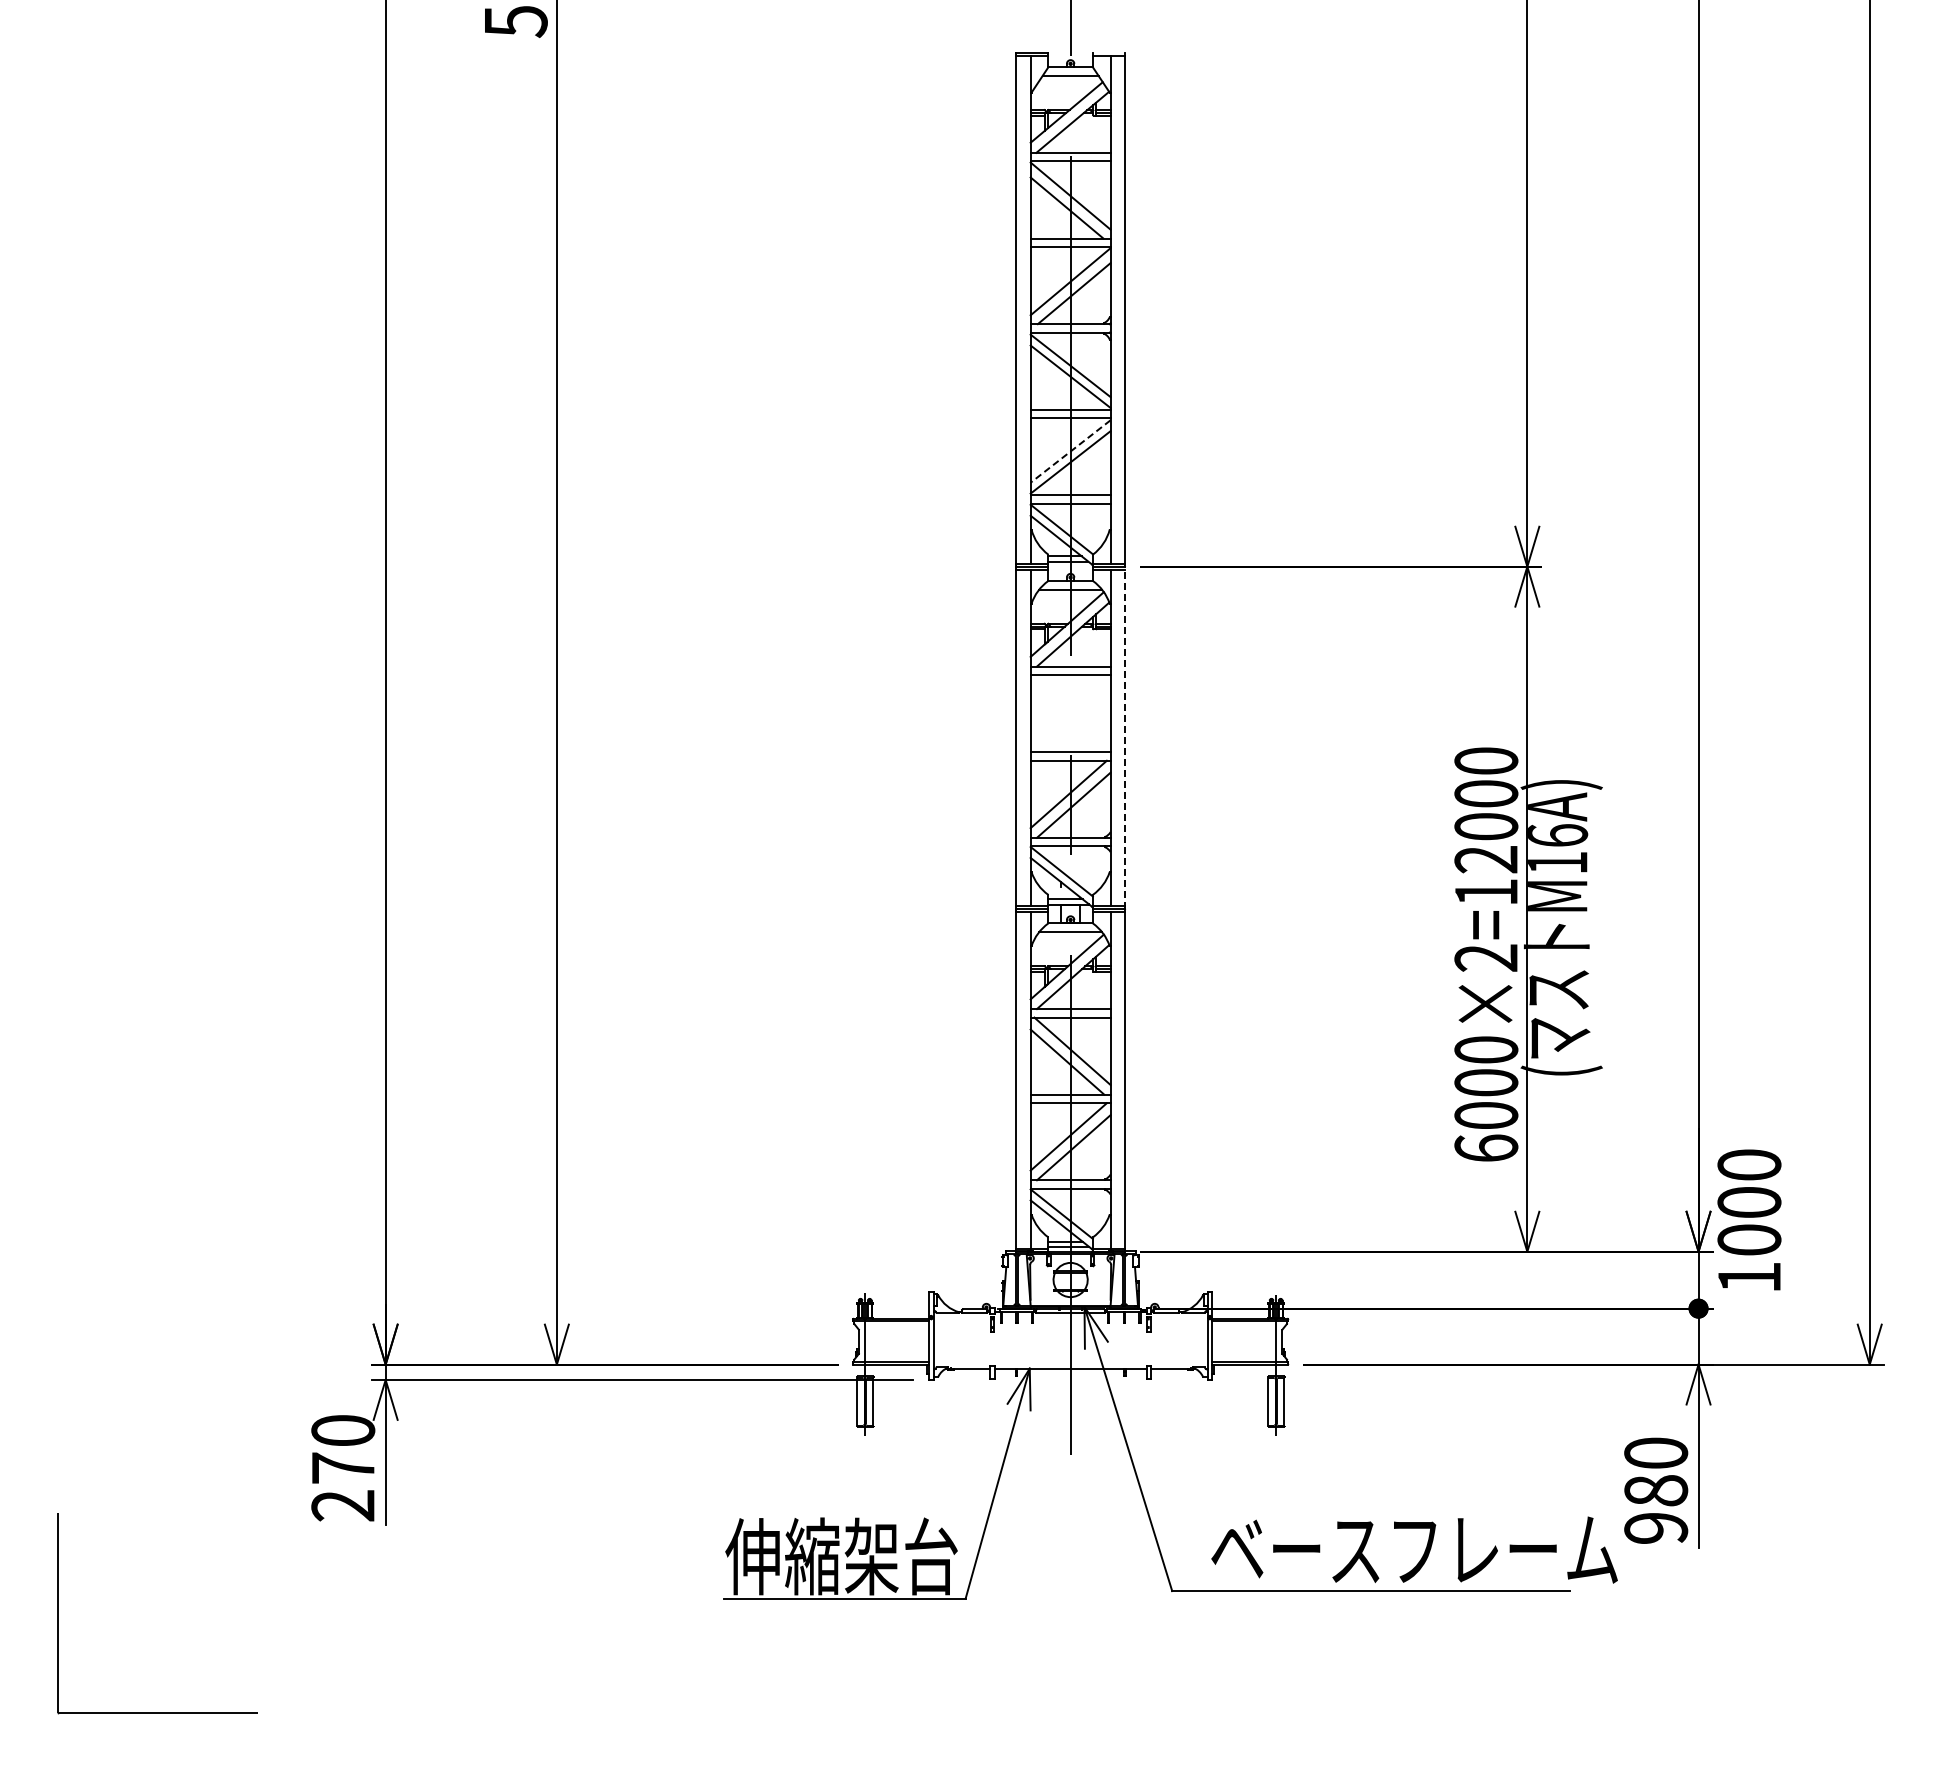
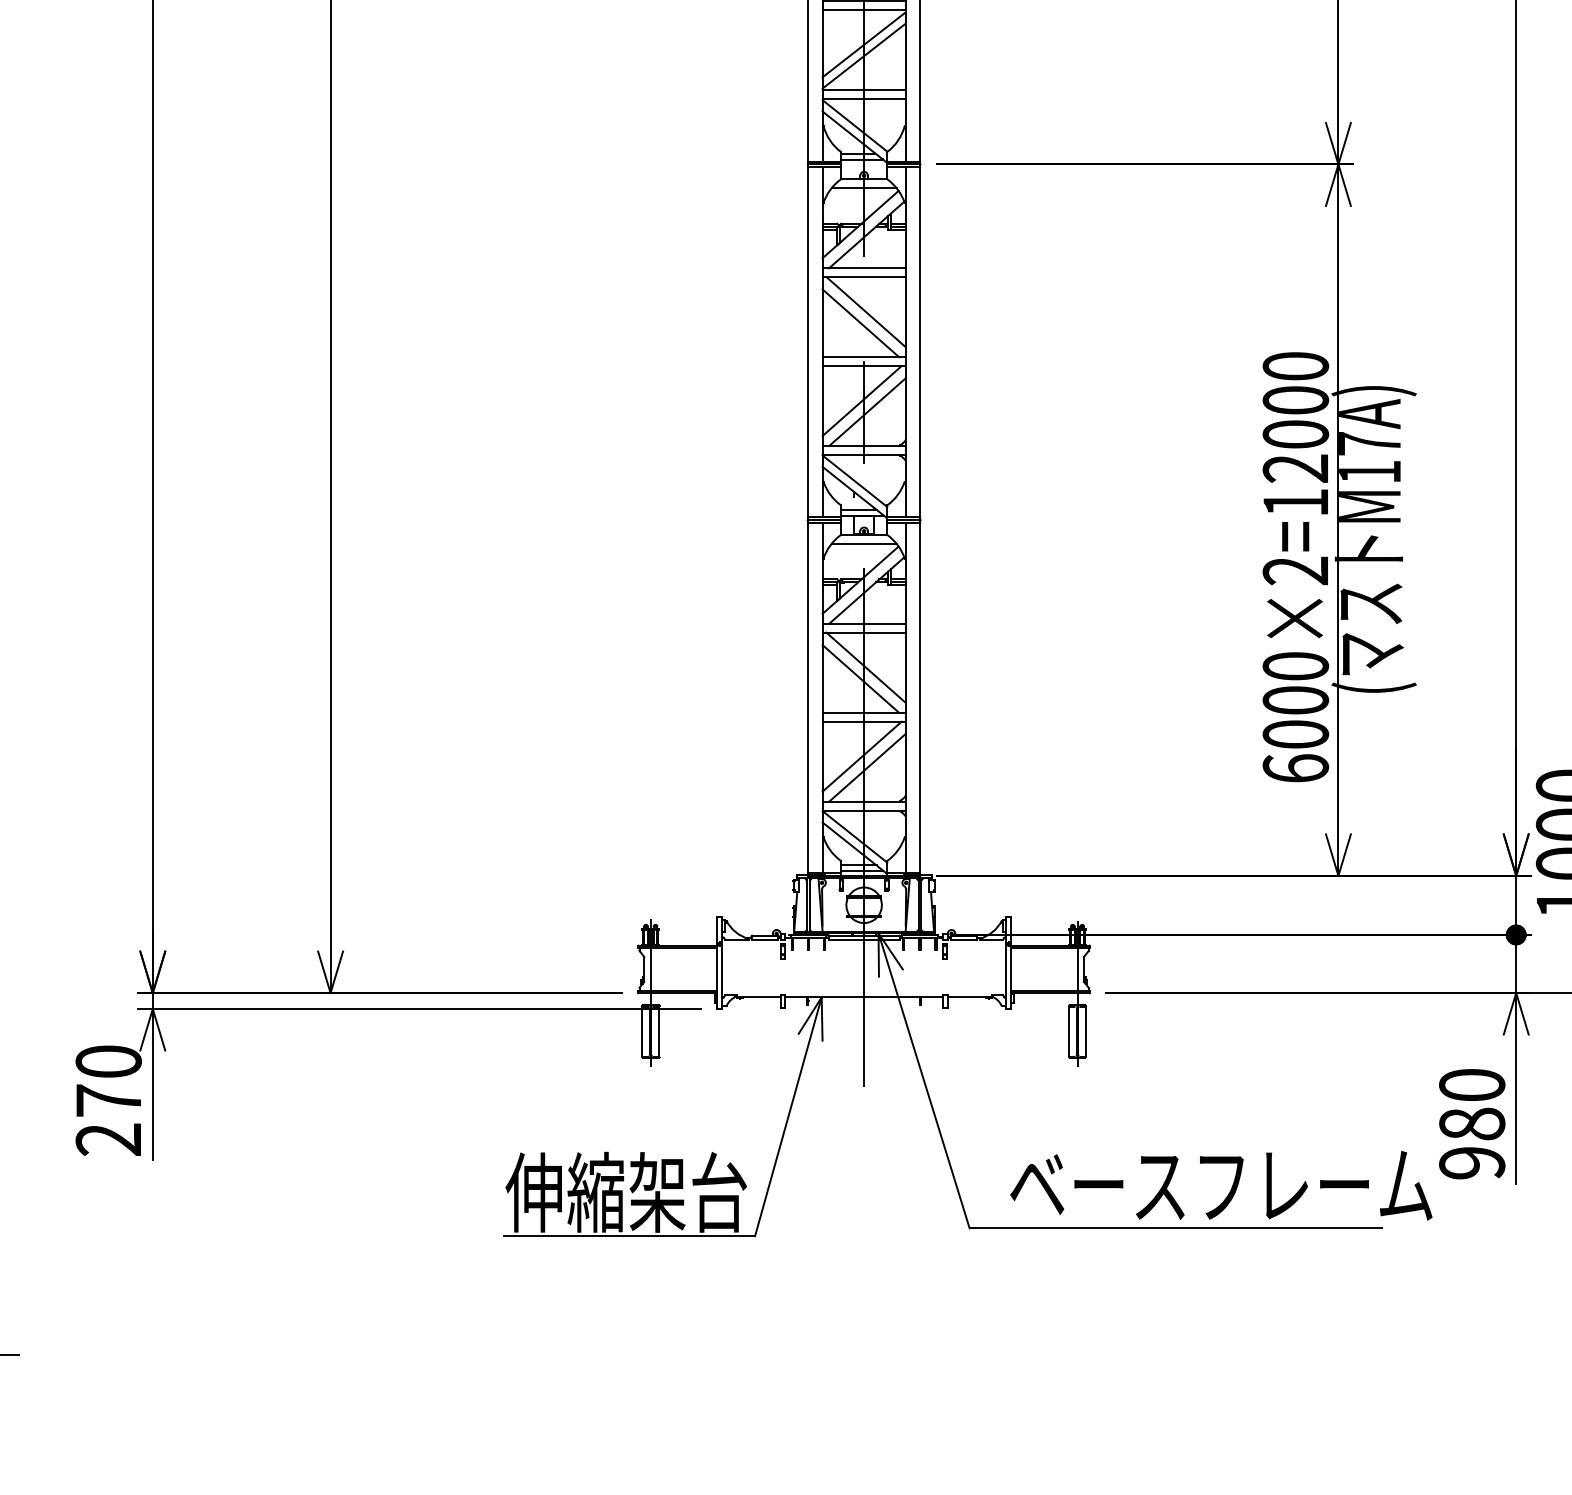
line: (1070, 451) -> (863, 44), dashed -> solid
line: (1072, 708) -> (866, 311), added
line: (1067, 719) -> (860, 323), added
line: (1124, 737) -> (920, 341), dashed -> solid
text: (1558, 835) -> (1370, 443), M16A) -> M17A)

